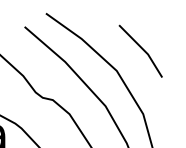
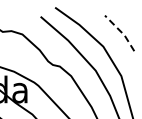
line: (143, 50) -> (121, 32), solid -> dashed

